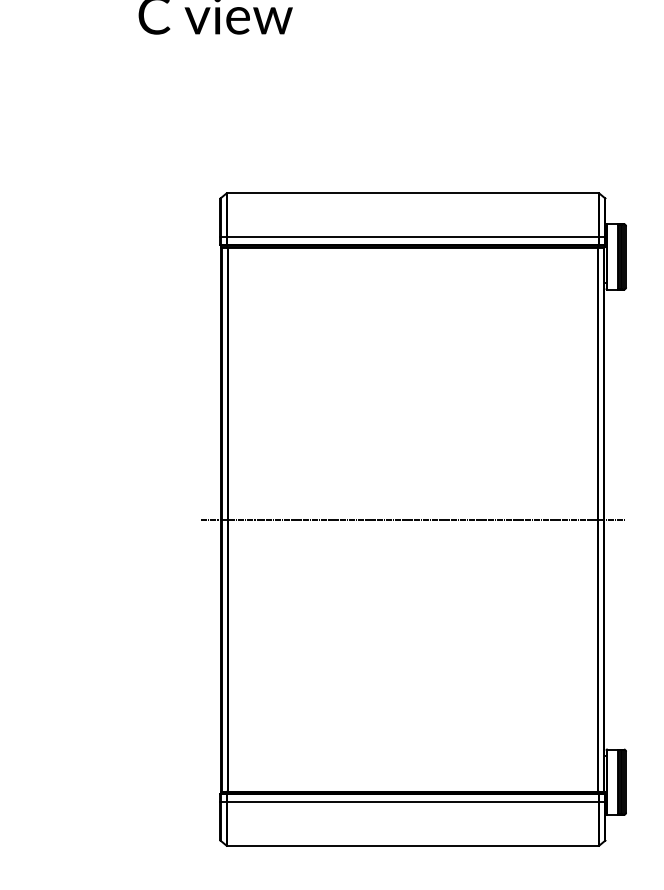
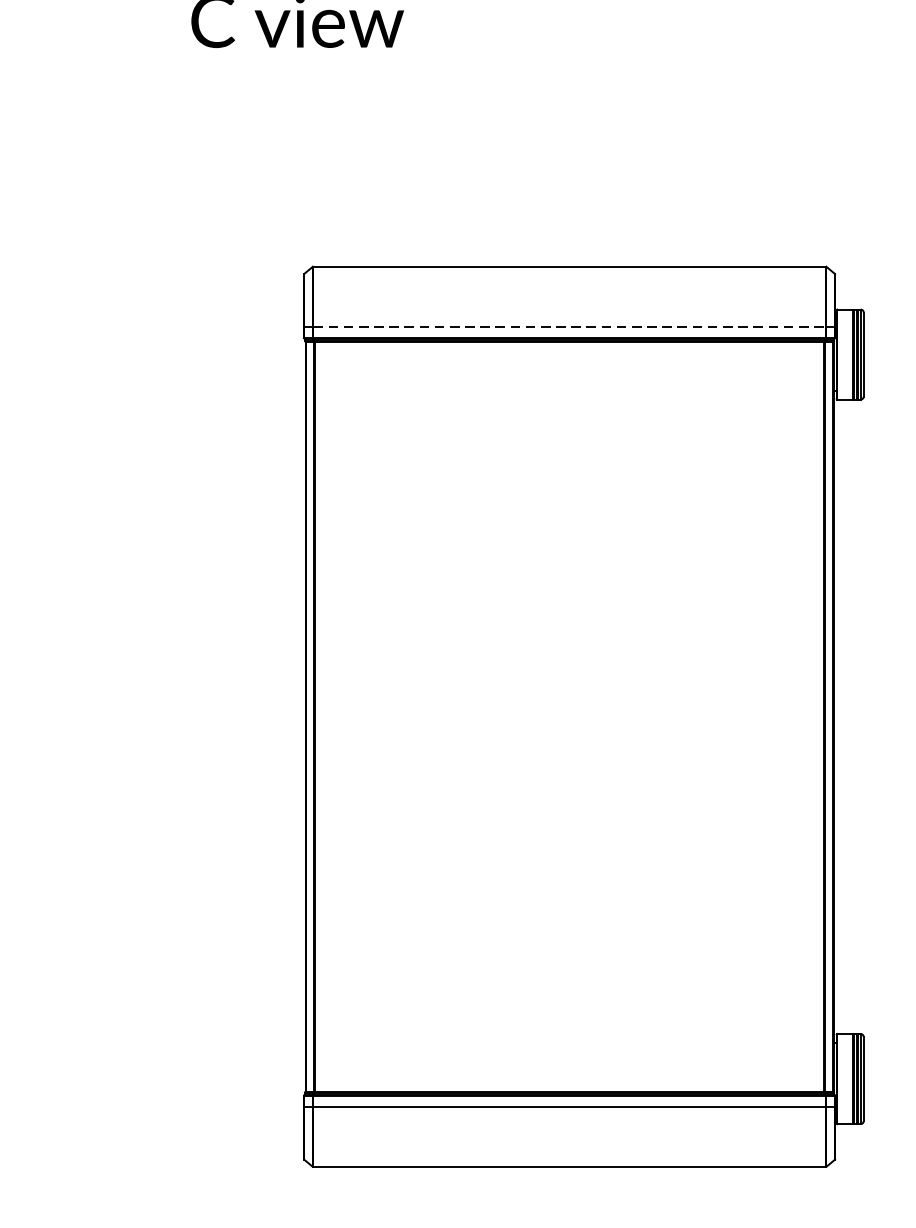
line: (412, 236) -> (569, 326), solid -> dashed
line: (412, 519) -> (569, 716), removed

